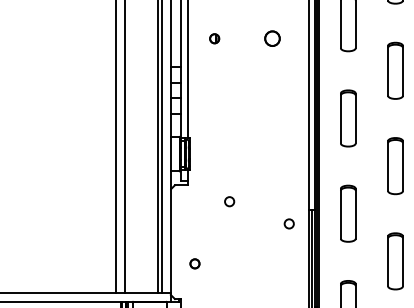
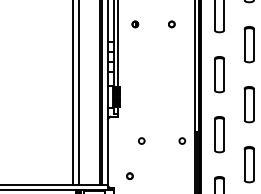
part: (272, 38) -> (171, 24), size x0.62
circle: (229, 200) -> (141, 140), moved
part: (194, 262) -> (129, 175), moved

